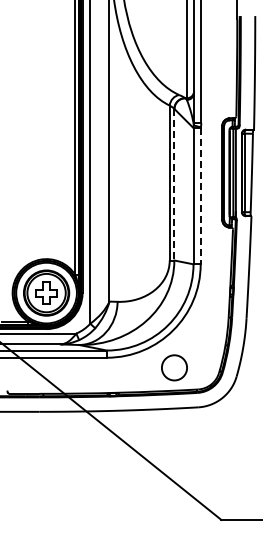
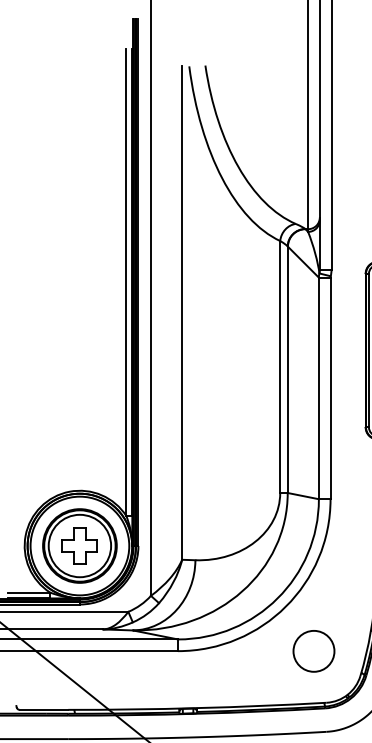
line: (174, 184) -> (287, 369), dashed -> solid
line: (200, 196) -> (330, 388), dashed -> solid
circle: (174, 367) -> (313, 650), moved

